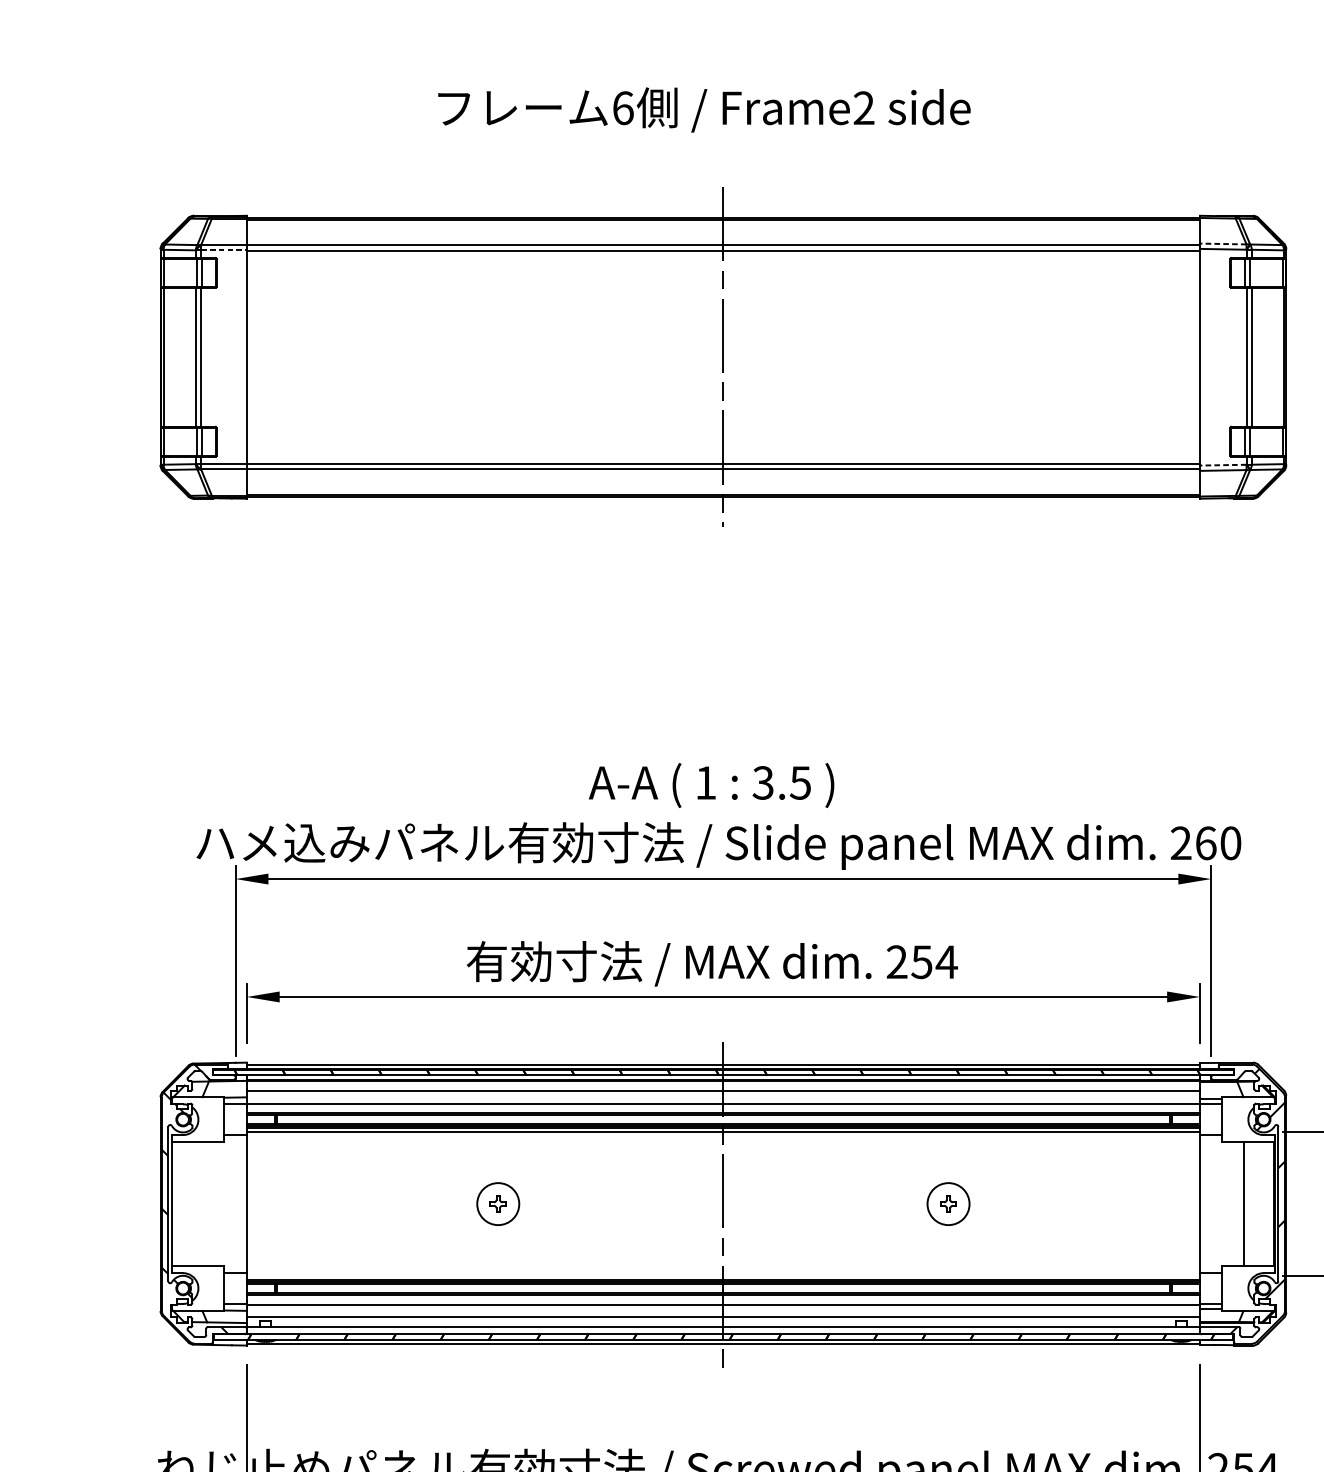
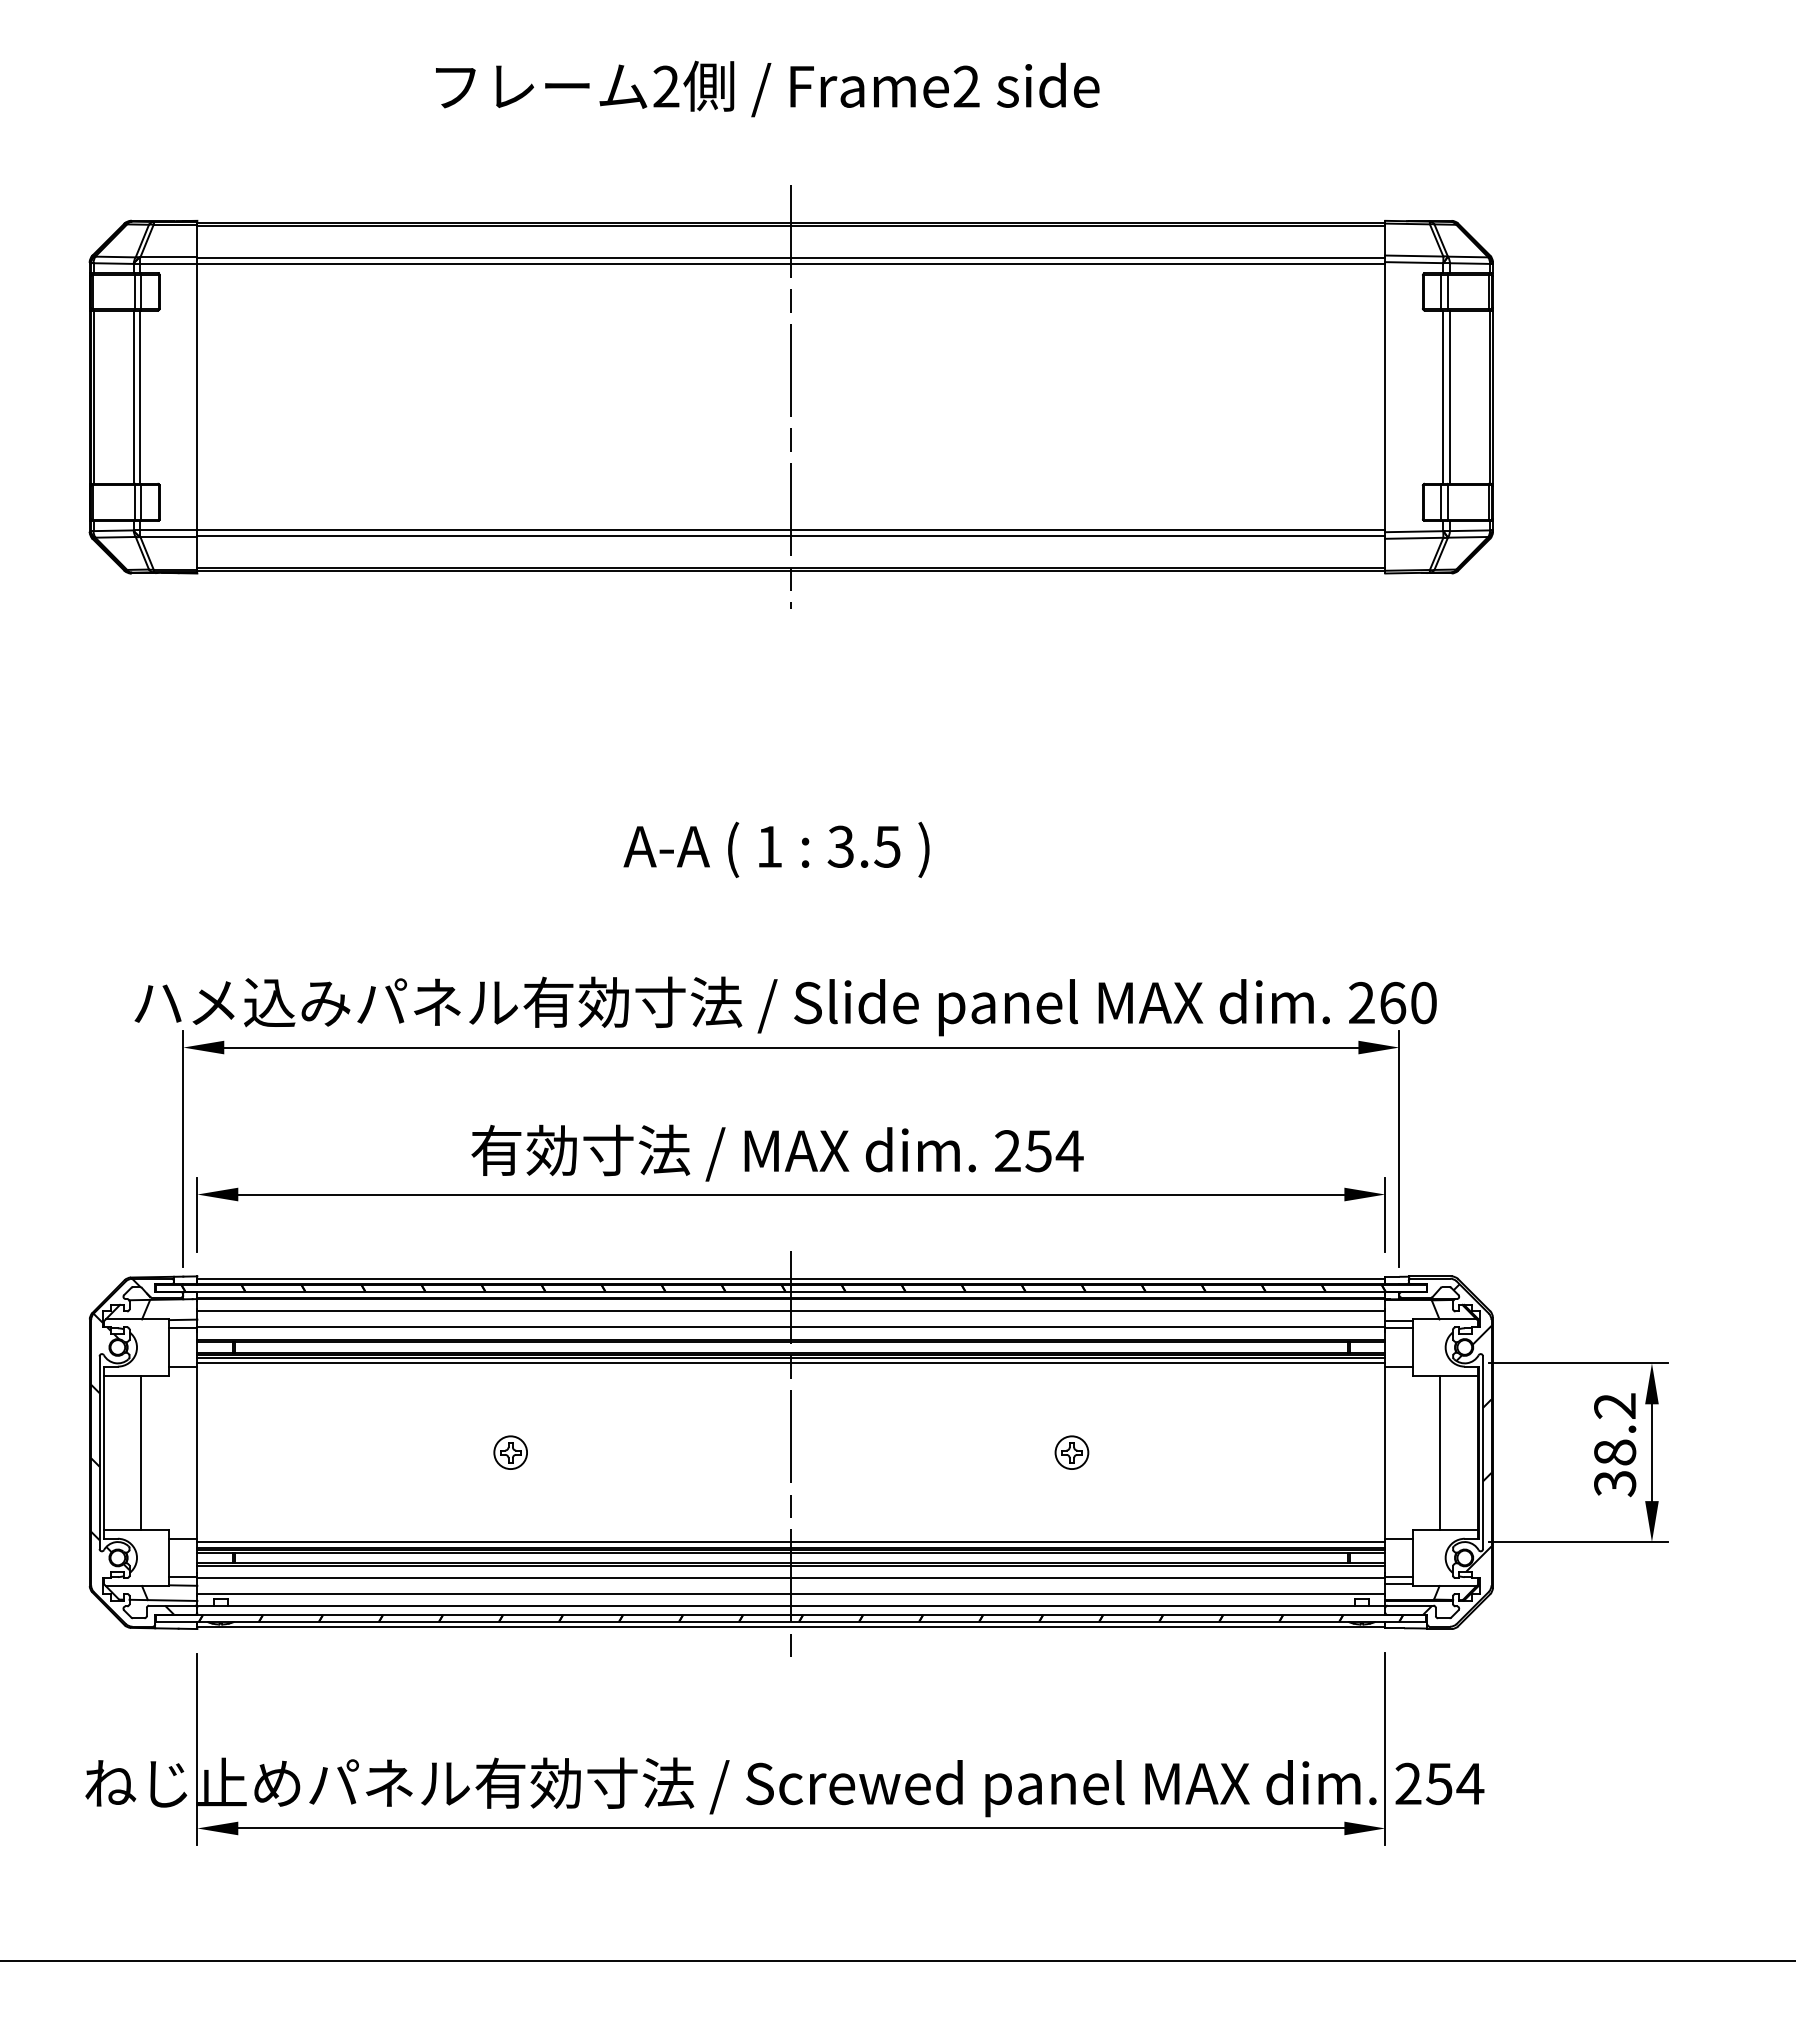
text: (623, 107) -> (666, 86), 6 -> 2
line: (1222, 244) -> (1413, 256), dashed -> solid
line: (224, 250) -> (169, 263), dashed -> solid
line: (1222, 465) -> (1413, 531), dashed -> solid
text: (711, 785) -> (776, 849), moved
line: (202, 1203) -> (141, 1452), added
circle: (498, 1203) -> (510, 1452), size x0.62
circle: (948, 1203) -> (1071, 1452), size x0.62
line: (723, 1276) -> (791, 1542), added

